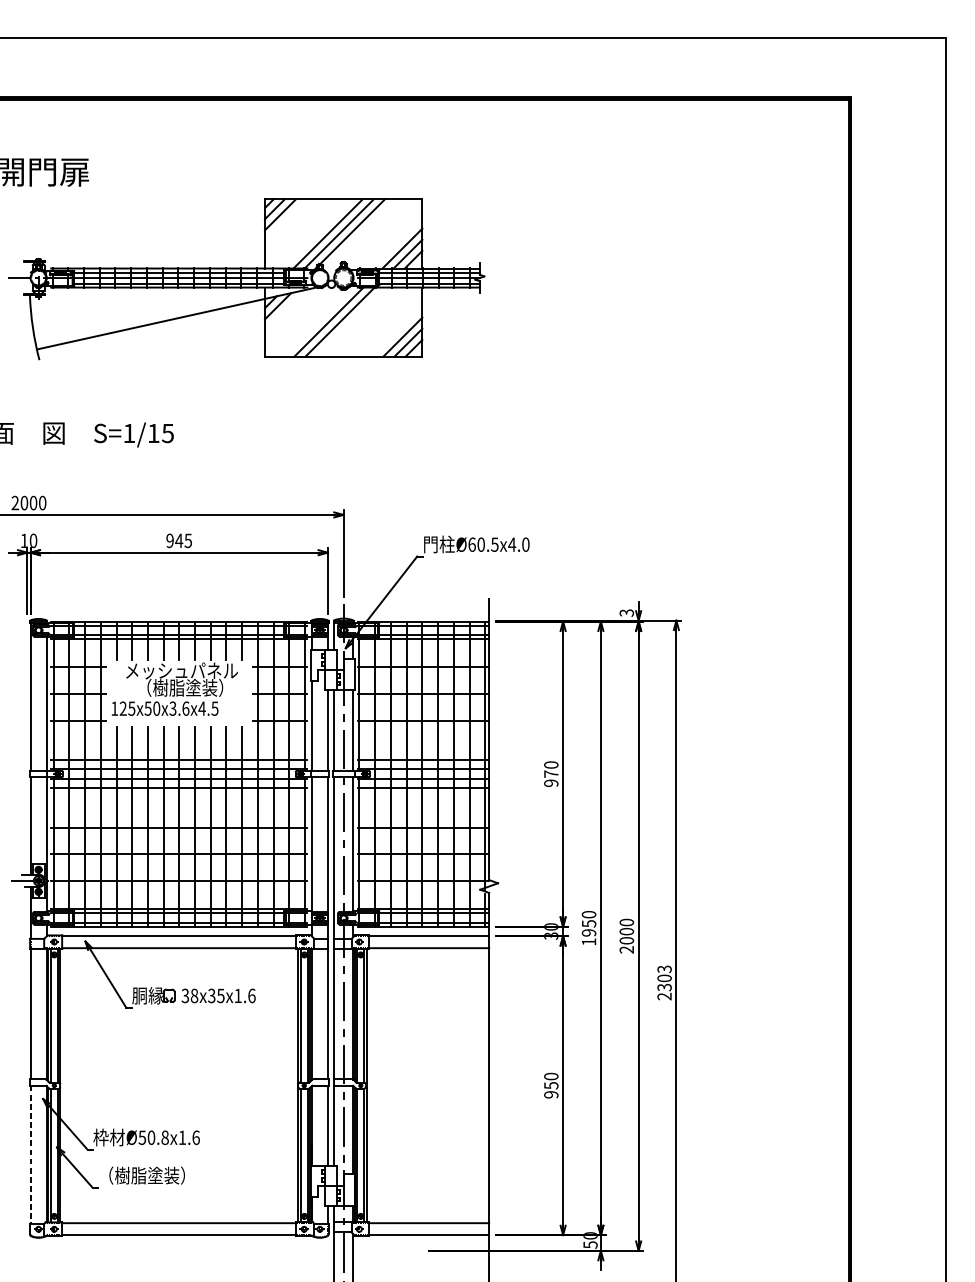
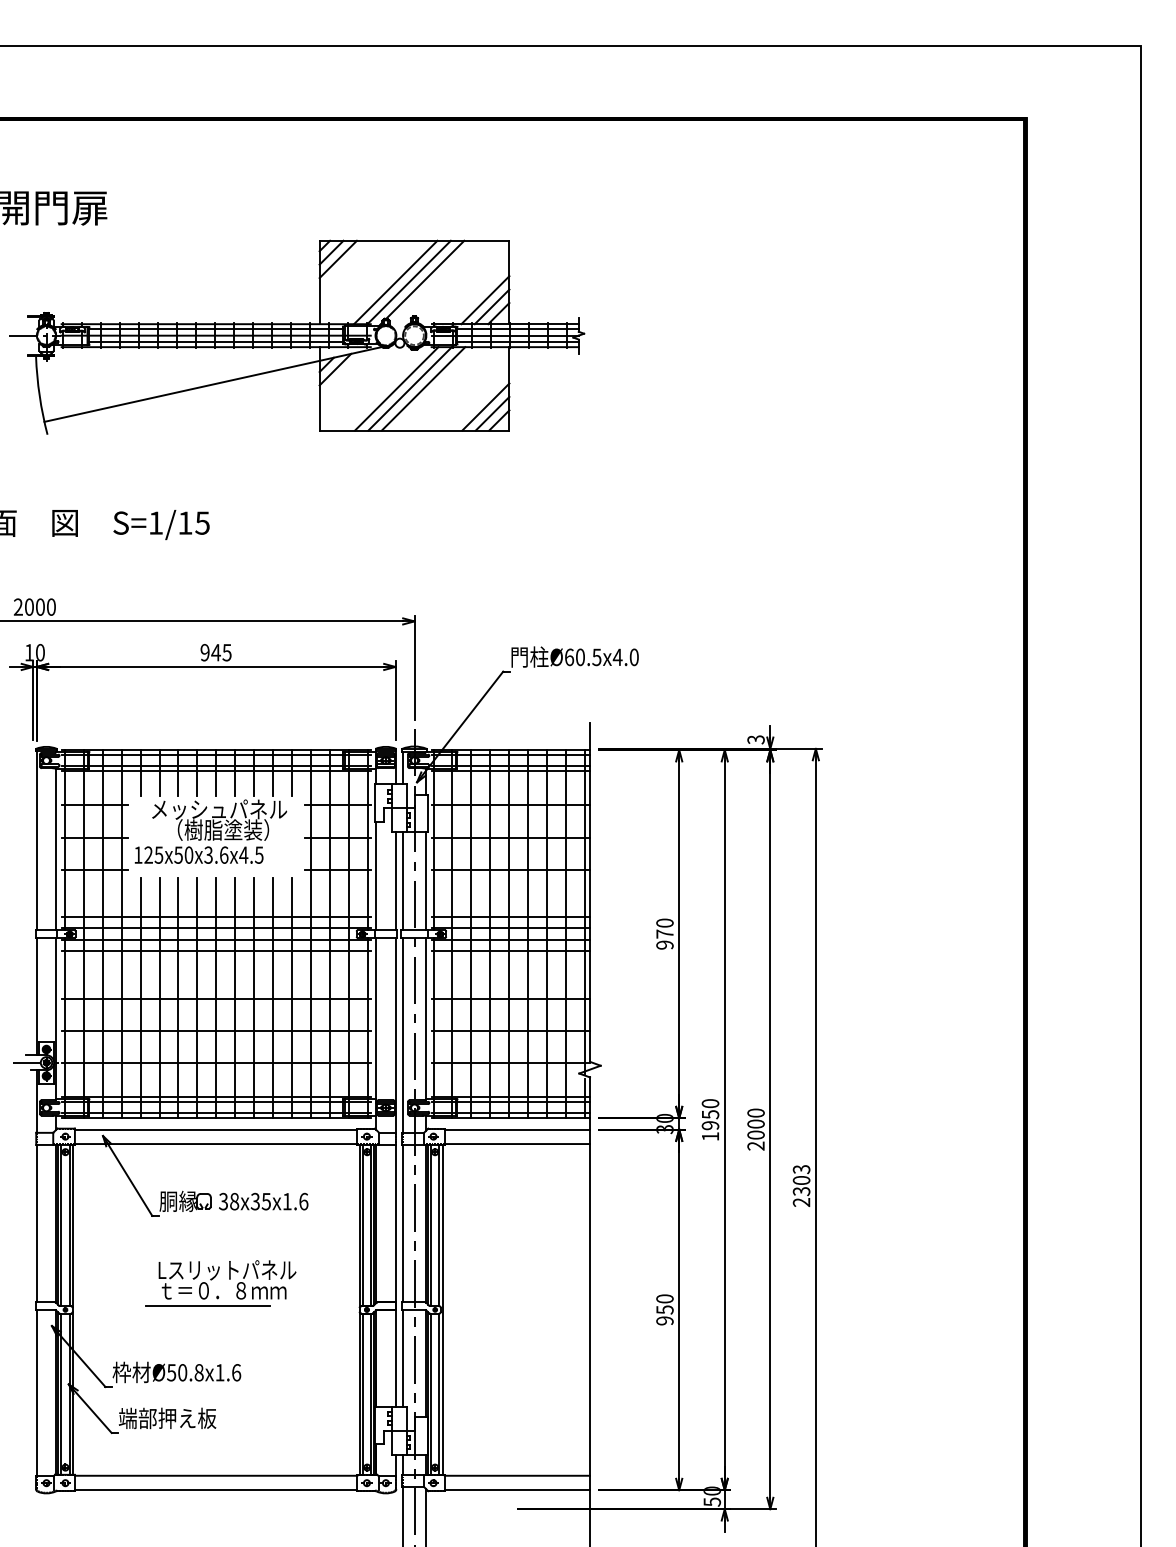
line: (351, 321) -> (423, 388), added
part: (178, 1058) -> (215, 1277), added
line: (30, 1154) -> (36, 1393), dashed -> solid
text: (141, 1175) -> (170, 1418), （樹脂塗装） -> 端部押え板

